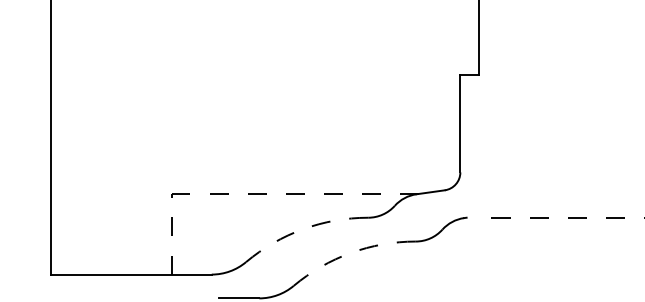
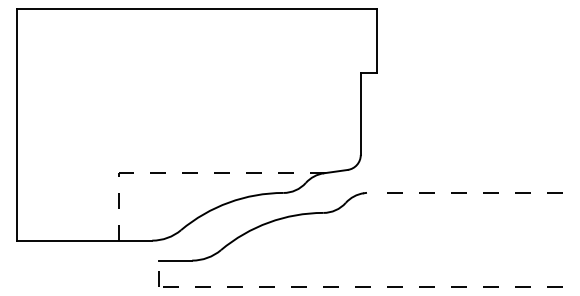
arc: (303, 229) -> (229, 202), dashed -> solid
arc: (350, 252) -> (268, 222), dashed -> solid

